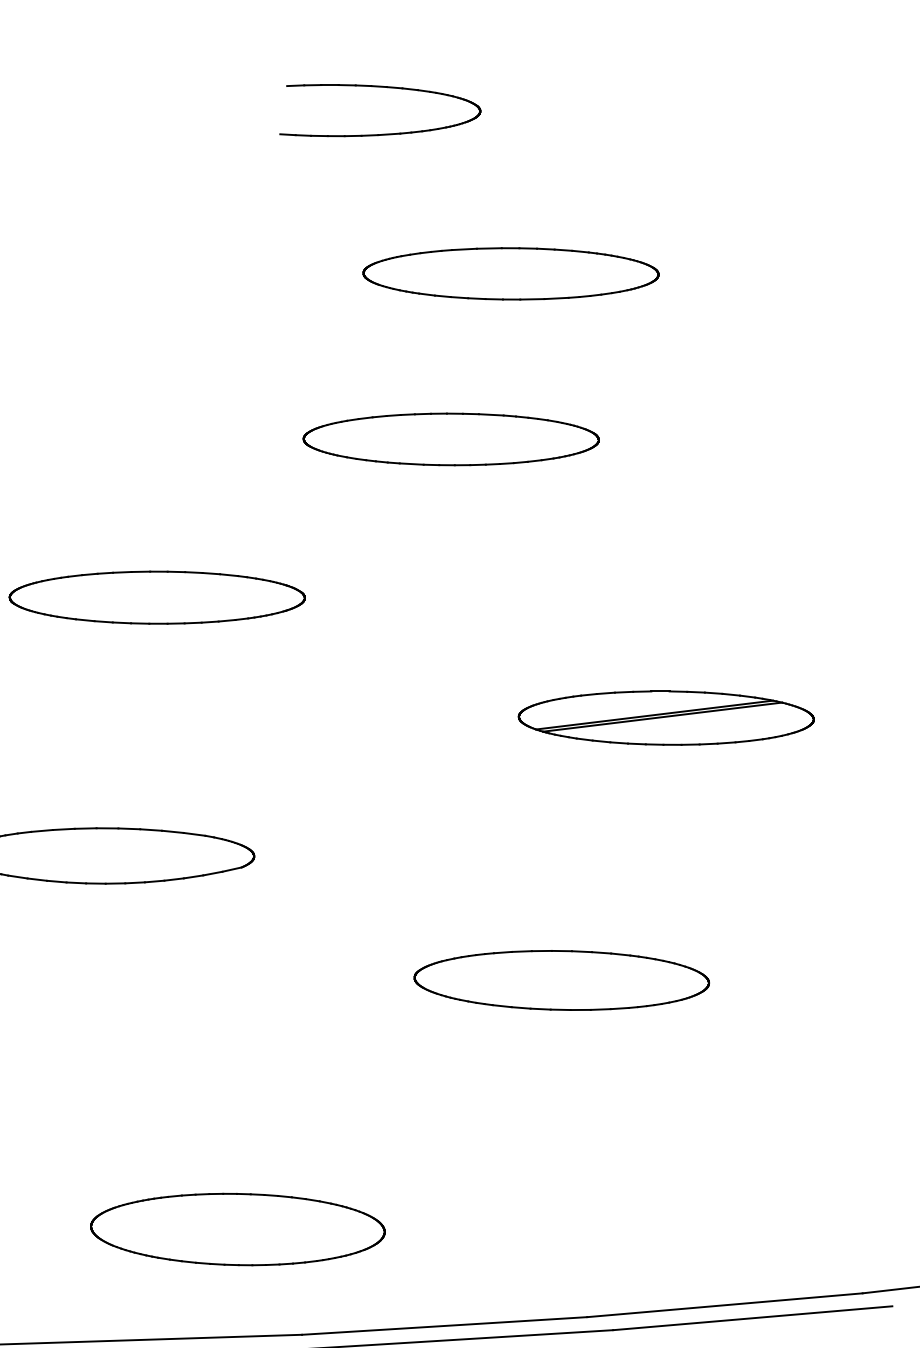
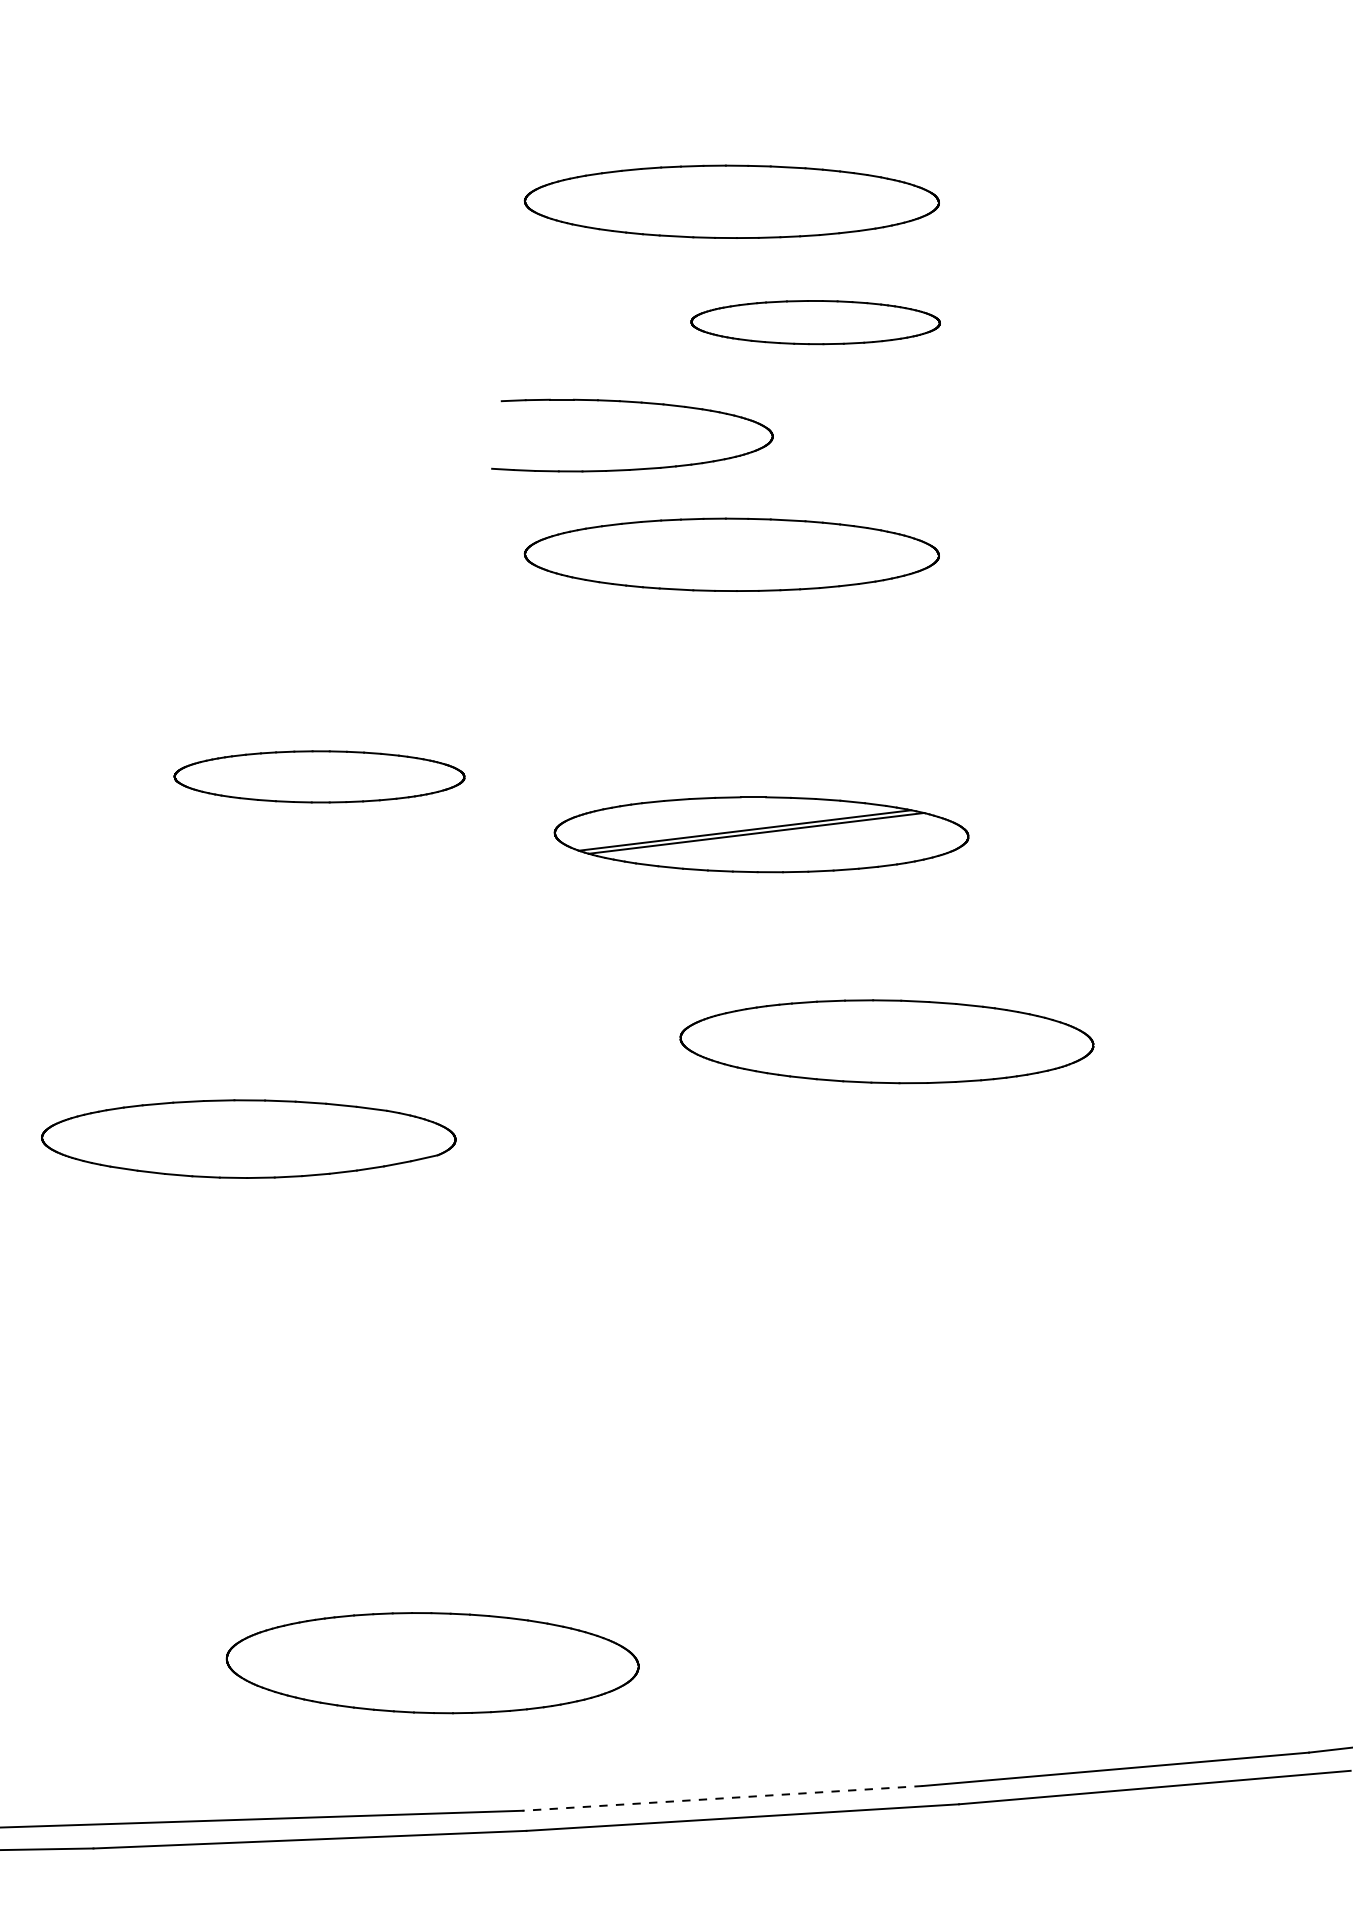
part: (382, 87) -> (635, 403), moved
part: (450, 187) -> (731, 201), added
part: (510, 273) -> (815, 322), size x0.6
part: (157, 597) -> (319, 776), size x0.7
part: (666, 717) -> (761, 834), moved
part: (561, 980) -> (886, 1041), moved
line: (444, 1326) -> (722, 1798), solid -> dashed

